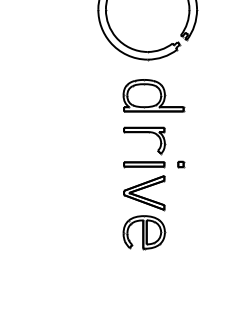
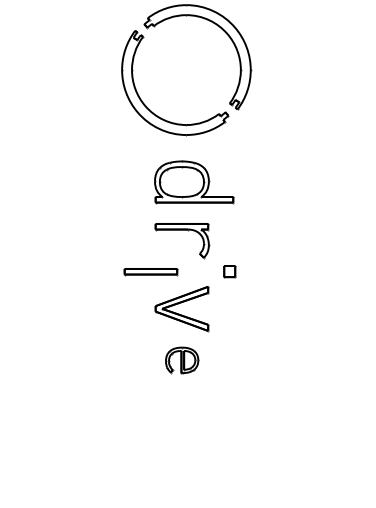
part: (180, 164) -> (229, 271), size x1.6
part: (143, 165) -> (150, 272), moved
part: (144, 232) -> (182, 360), size x0.6

